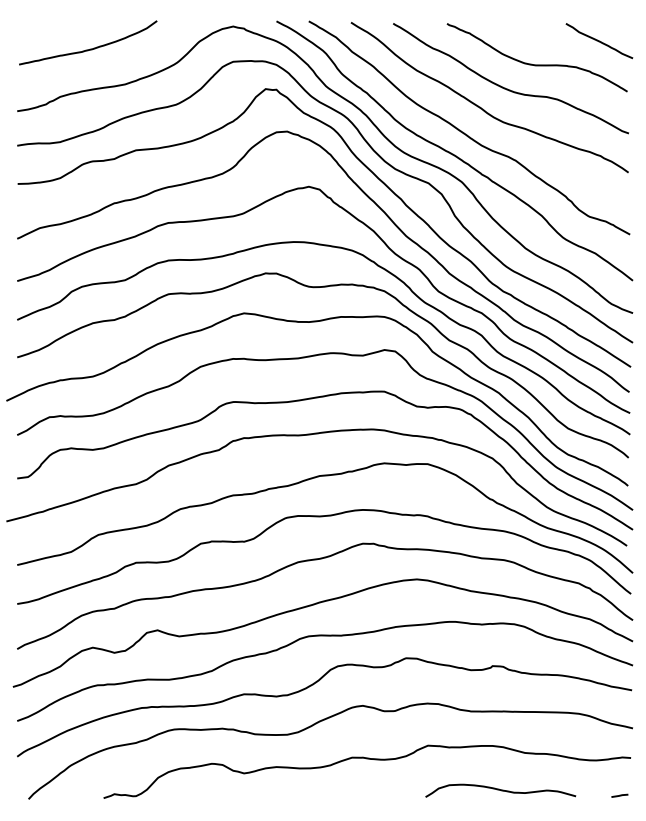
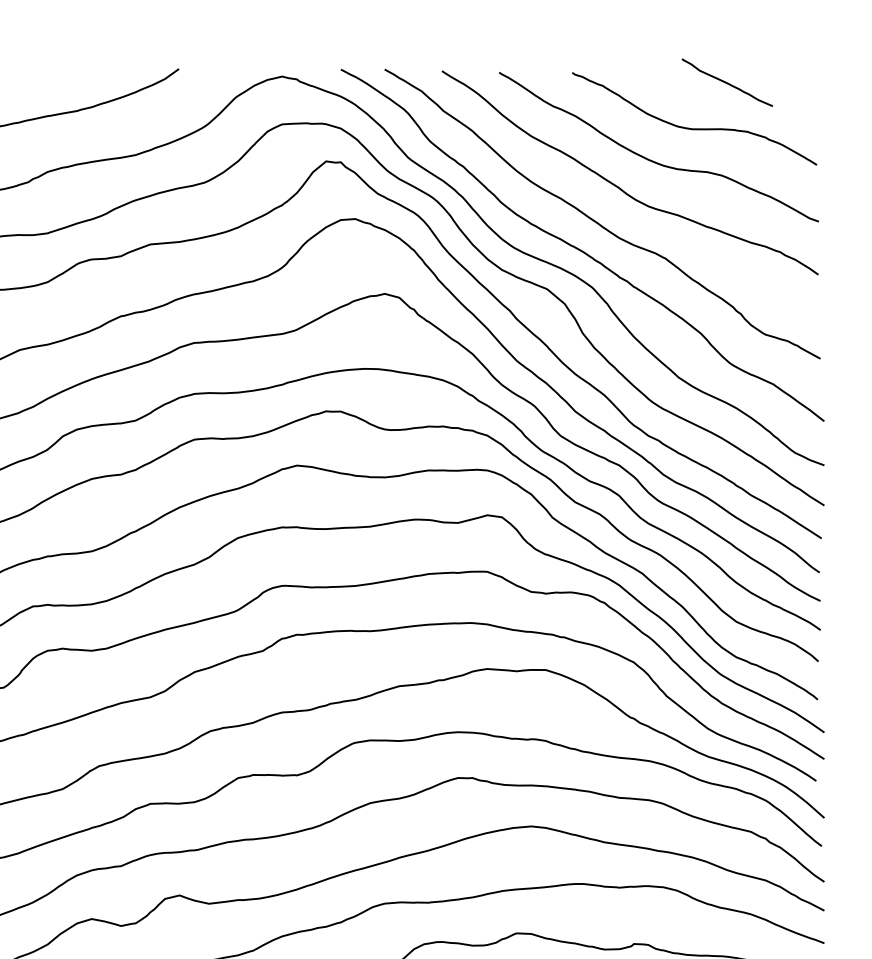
curve: (599, 41) -> (727, 83), moved

